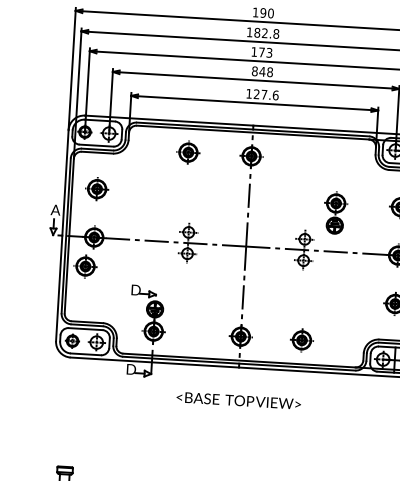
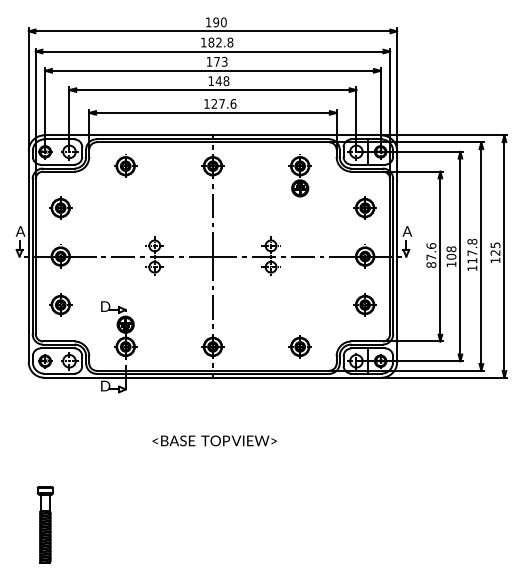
text: (255, 71) -> (211, 81), 848 -> 148
part: (188, 151) -> (125, 165), moved
part: (334, 212) -> (299, 175), moved
part: (85, 266) -> (60, 304), moved
part: (301, 339) -> (299, 346), moved
text: (238, 400) -> (214, 440), moved

